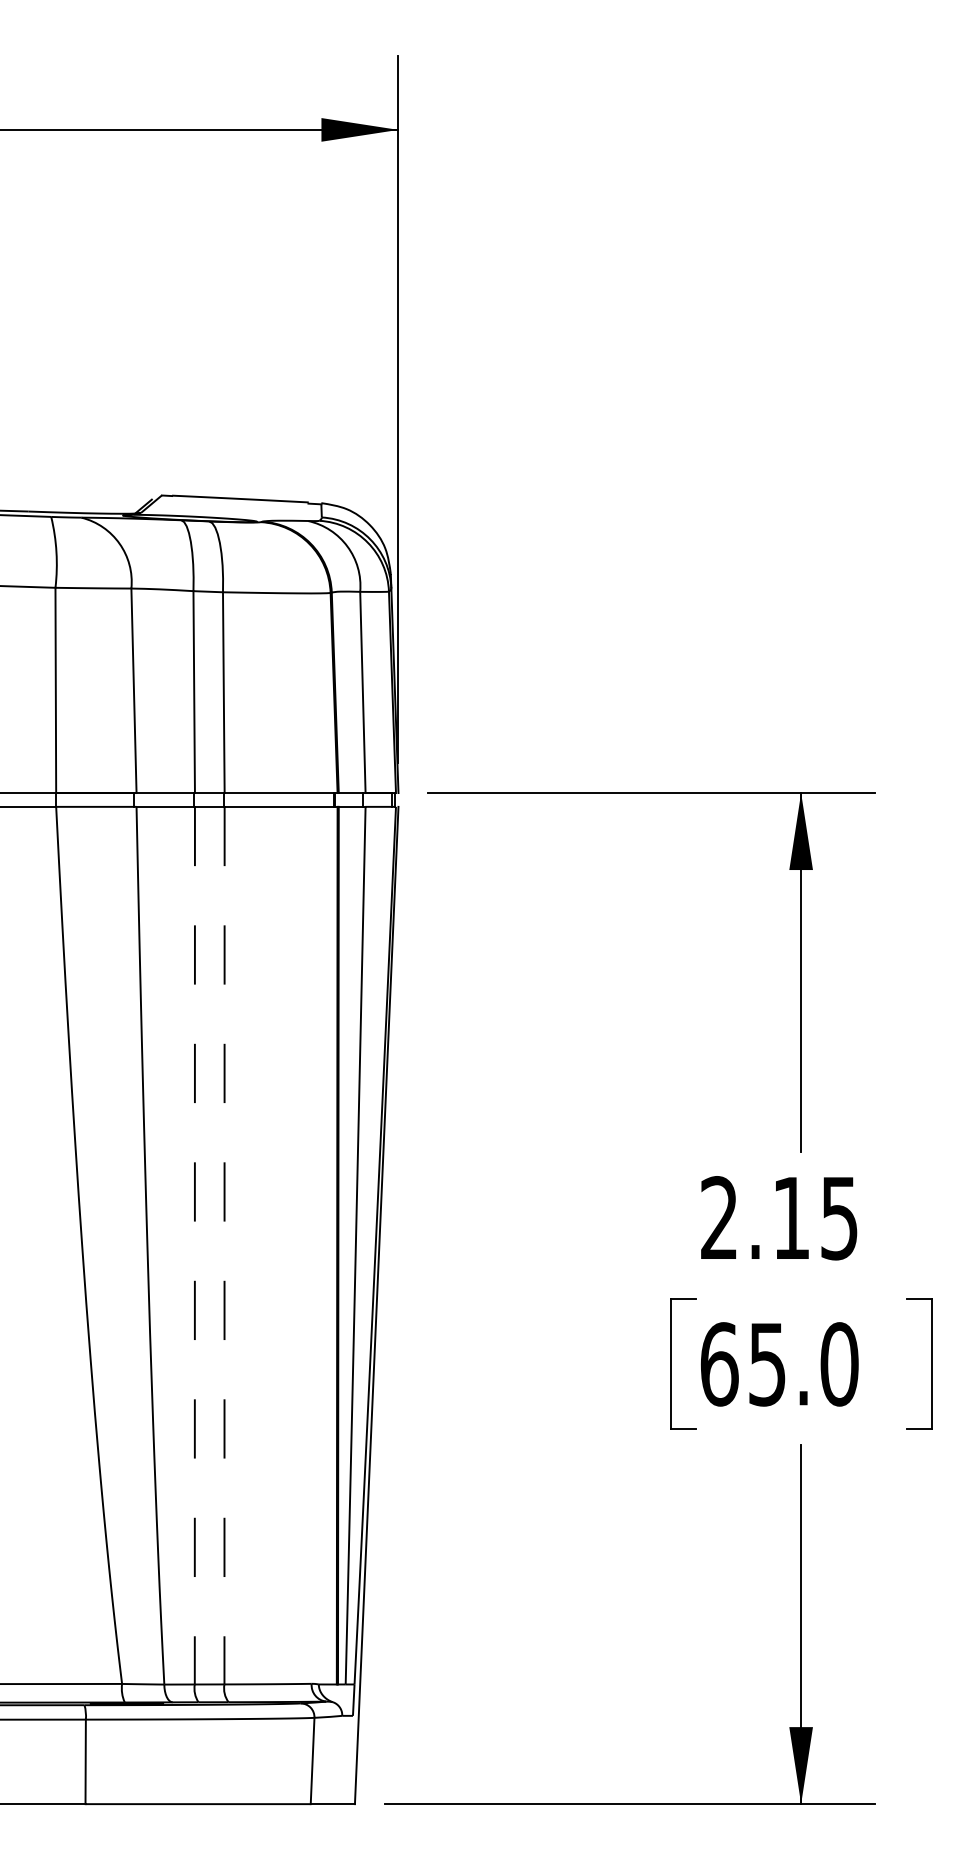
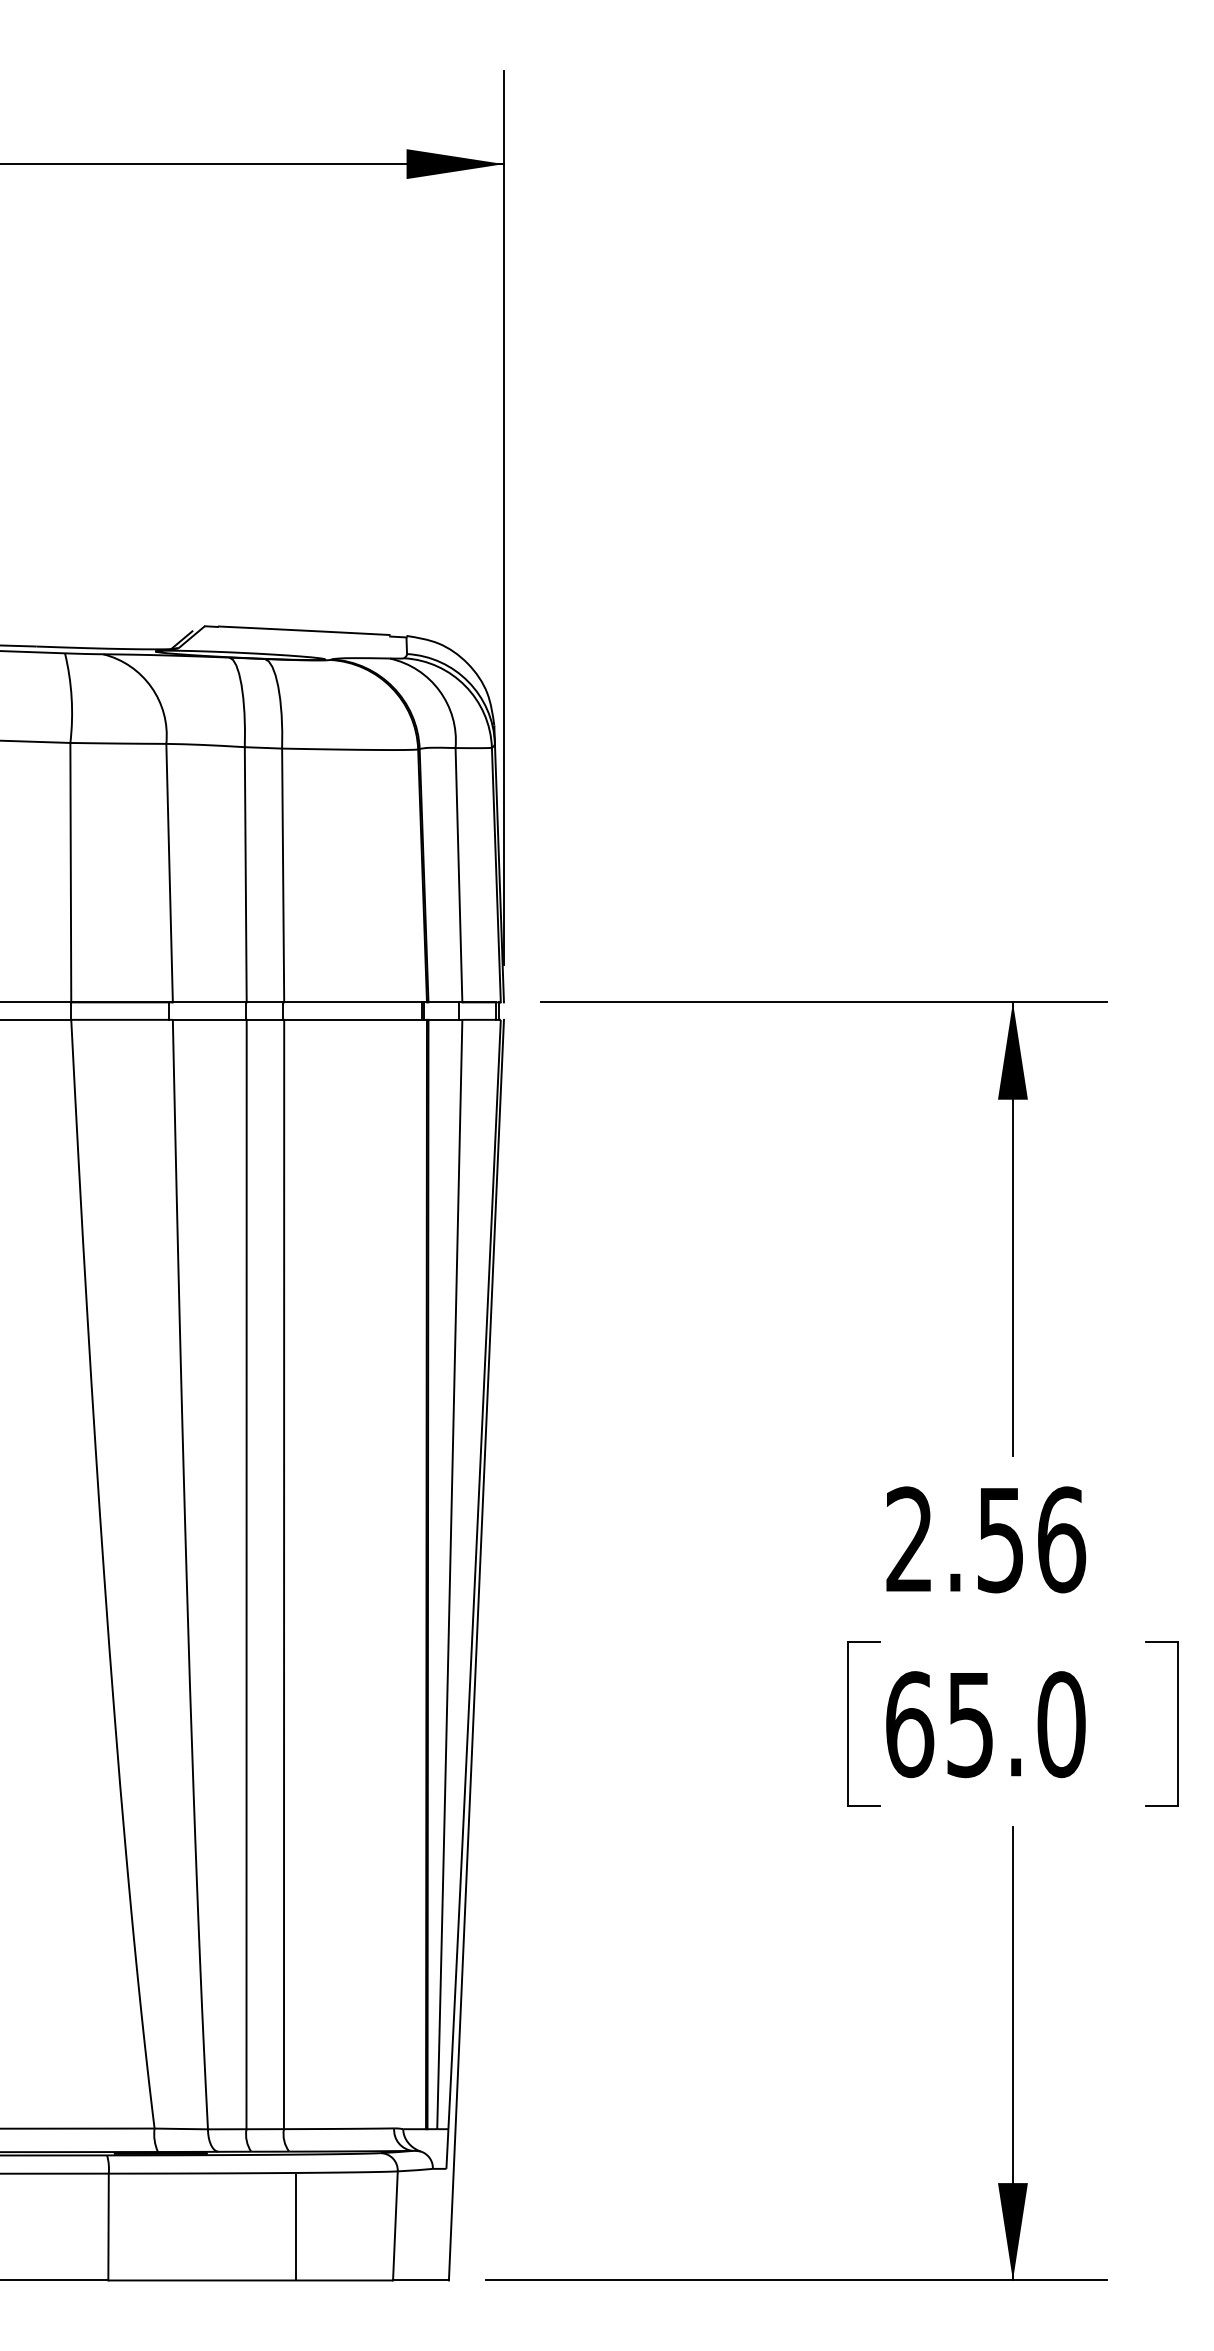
text: (816, 1217) -> (1032, 1539), 2.15 -> 2.56
line: (194, 1245) -> (246, 1574), dashed -> solid
line: (224, 1245) -> (284, 1574), dashed -> solid
line: (234, 1762) -> (296, 2227), added

